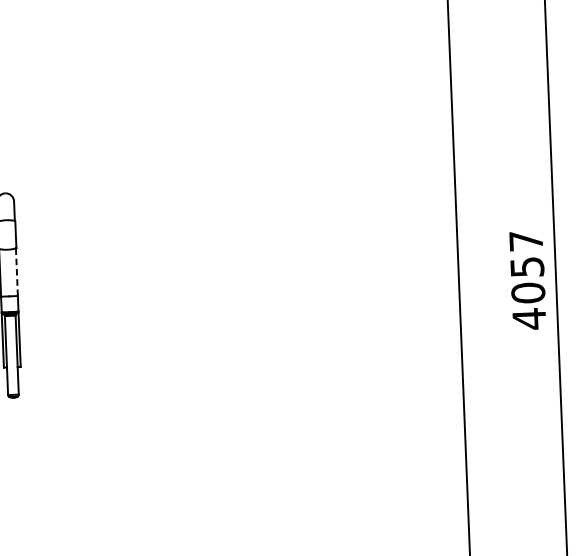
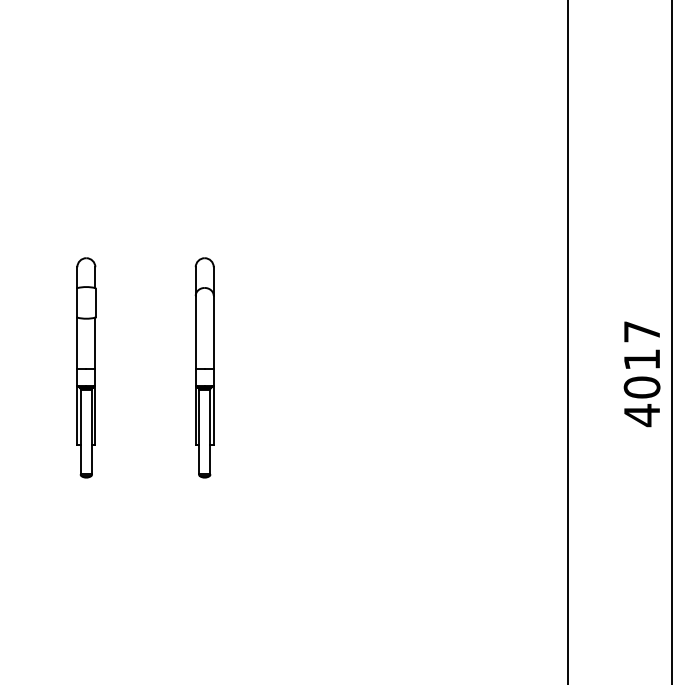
text: (527, 266) -> (642, 359), 4057 -> 4017
line: (17, 272) -> (95, 343), dashed -> solid
part: (119, 290) -> (204, 367), added

